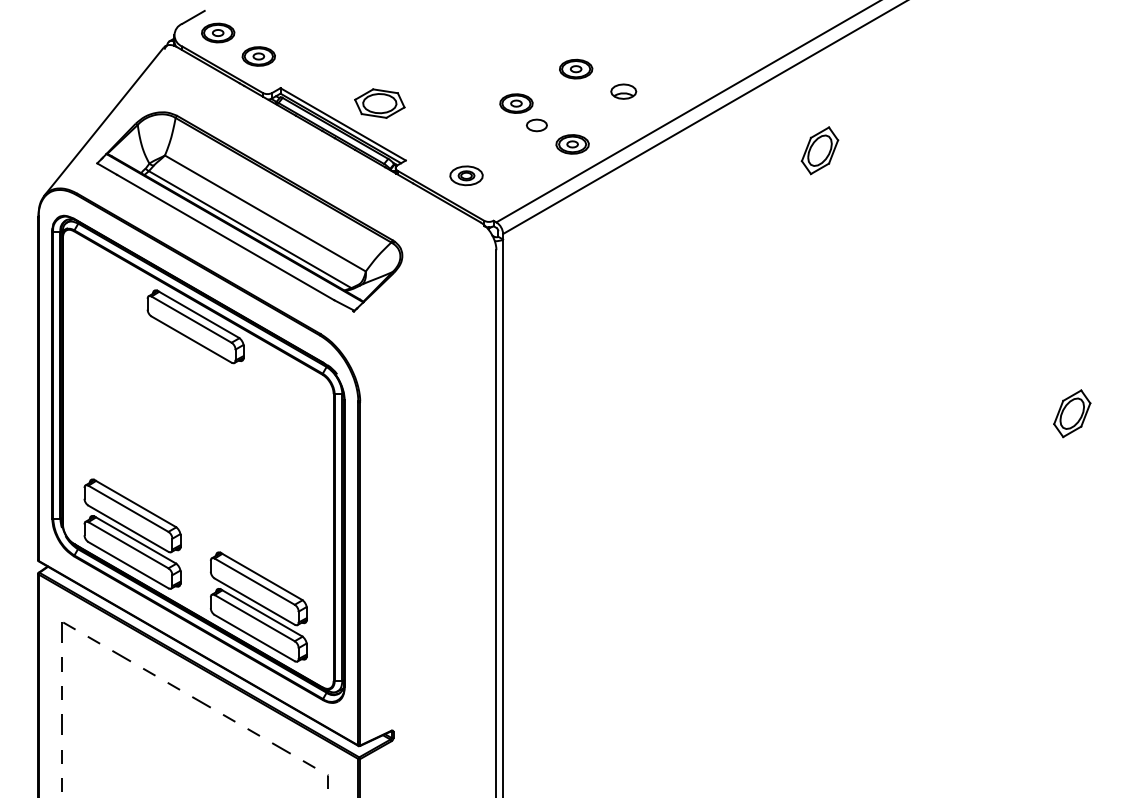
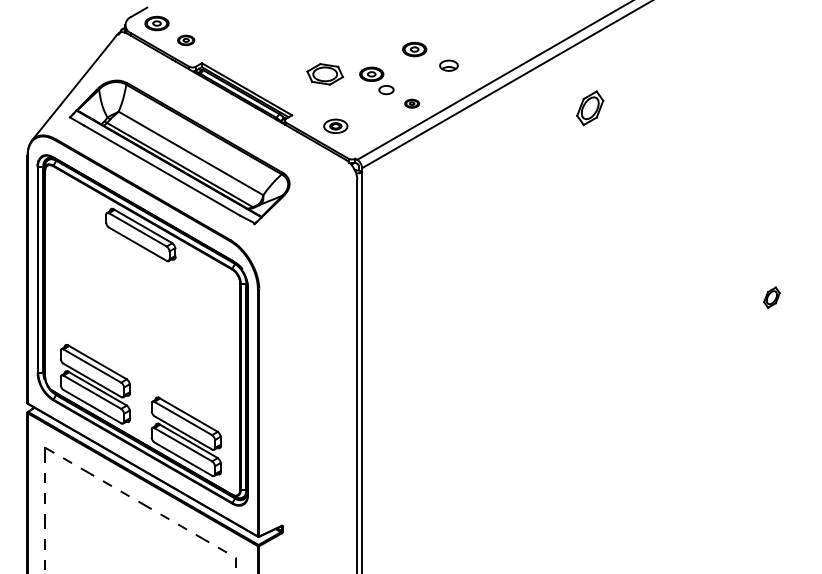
part: (258, 56) -> (186, 40), size x0.7
part: (379, 103) -> (324, 74), moved
part: (572, 144) -> (412, 103), size x0.6
part: (1072, 413) -> (772, 297), size x0.6

